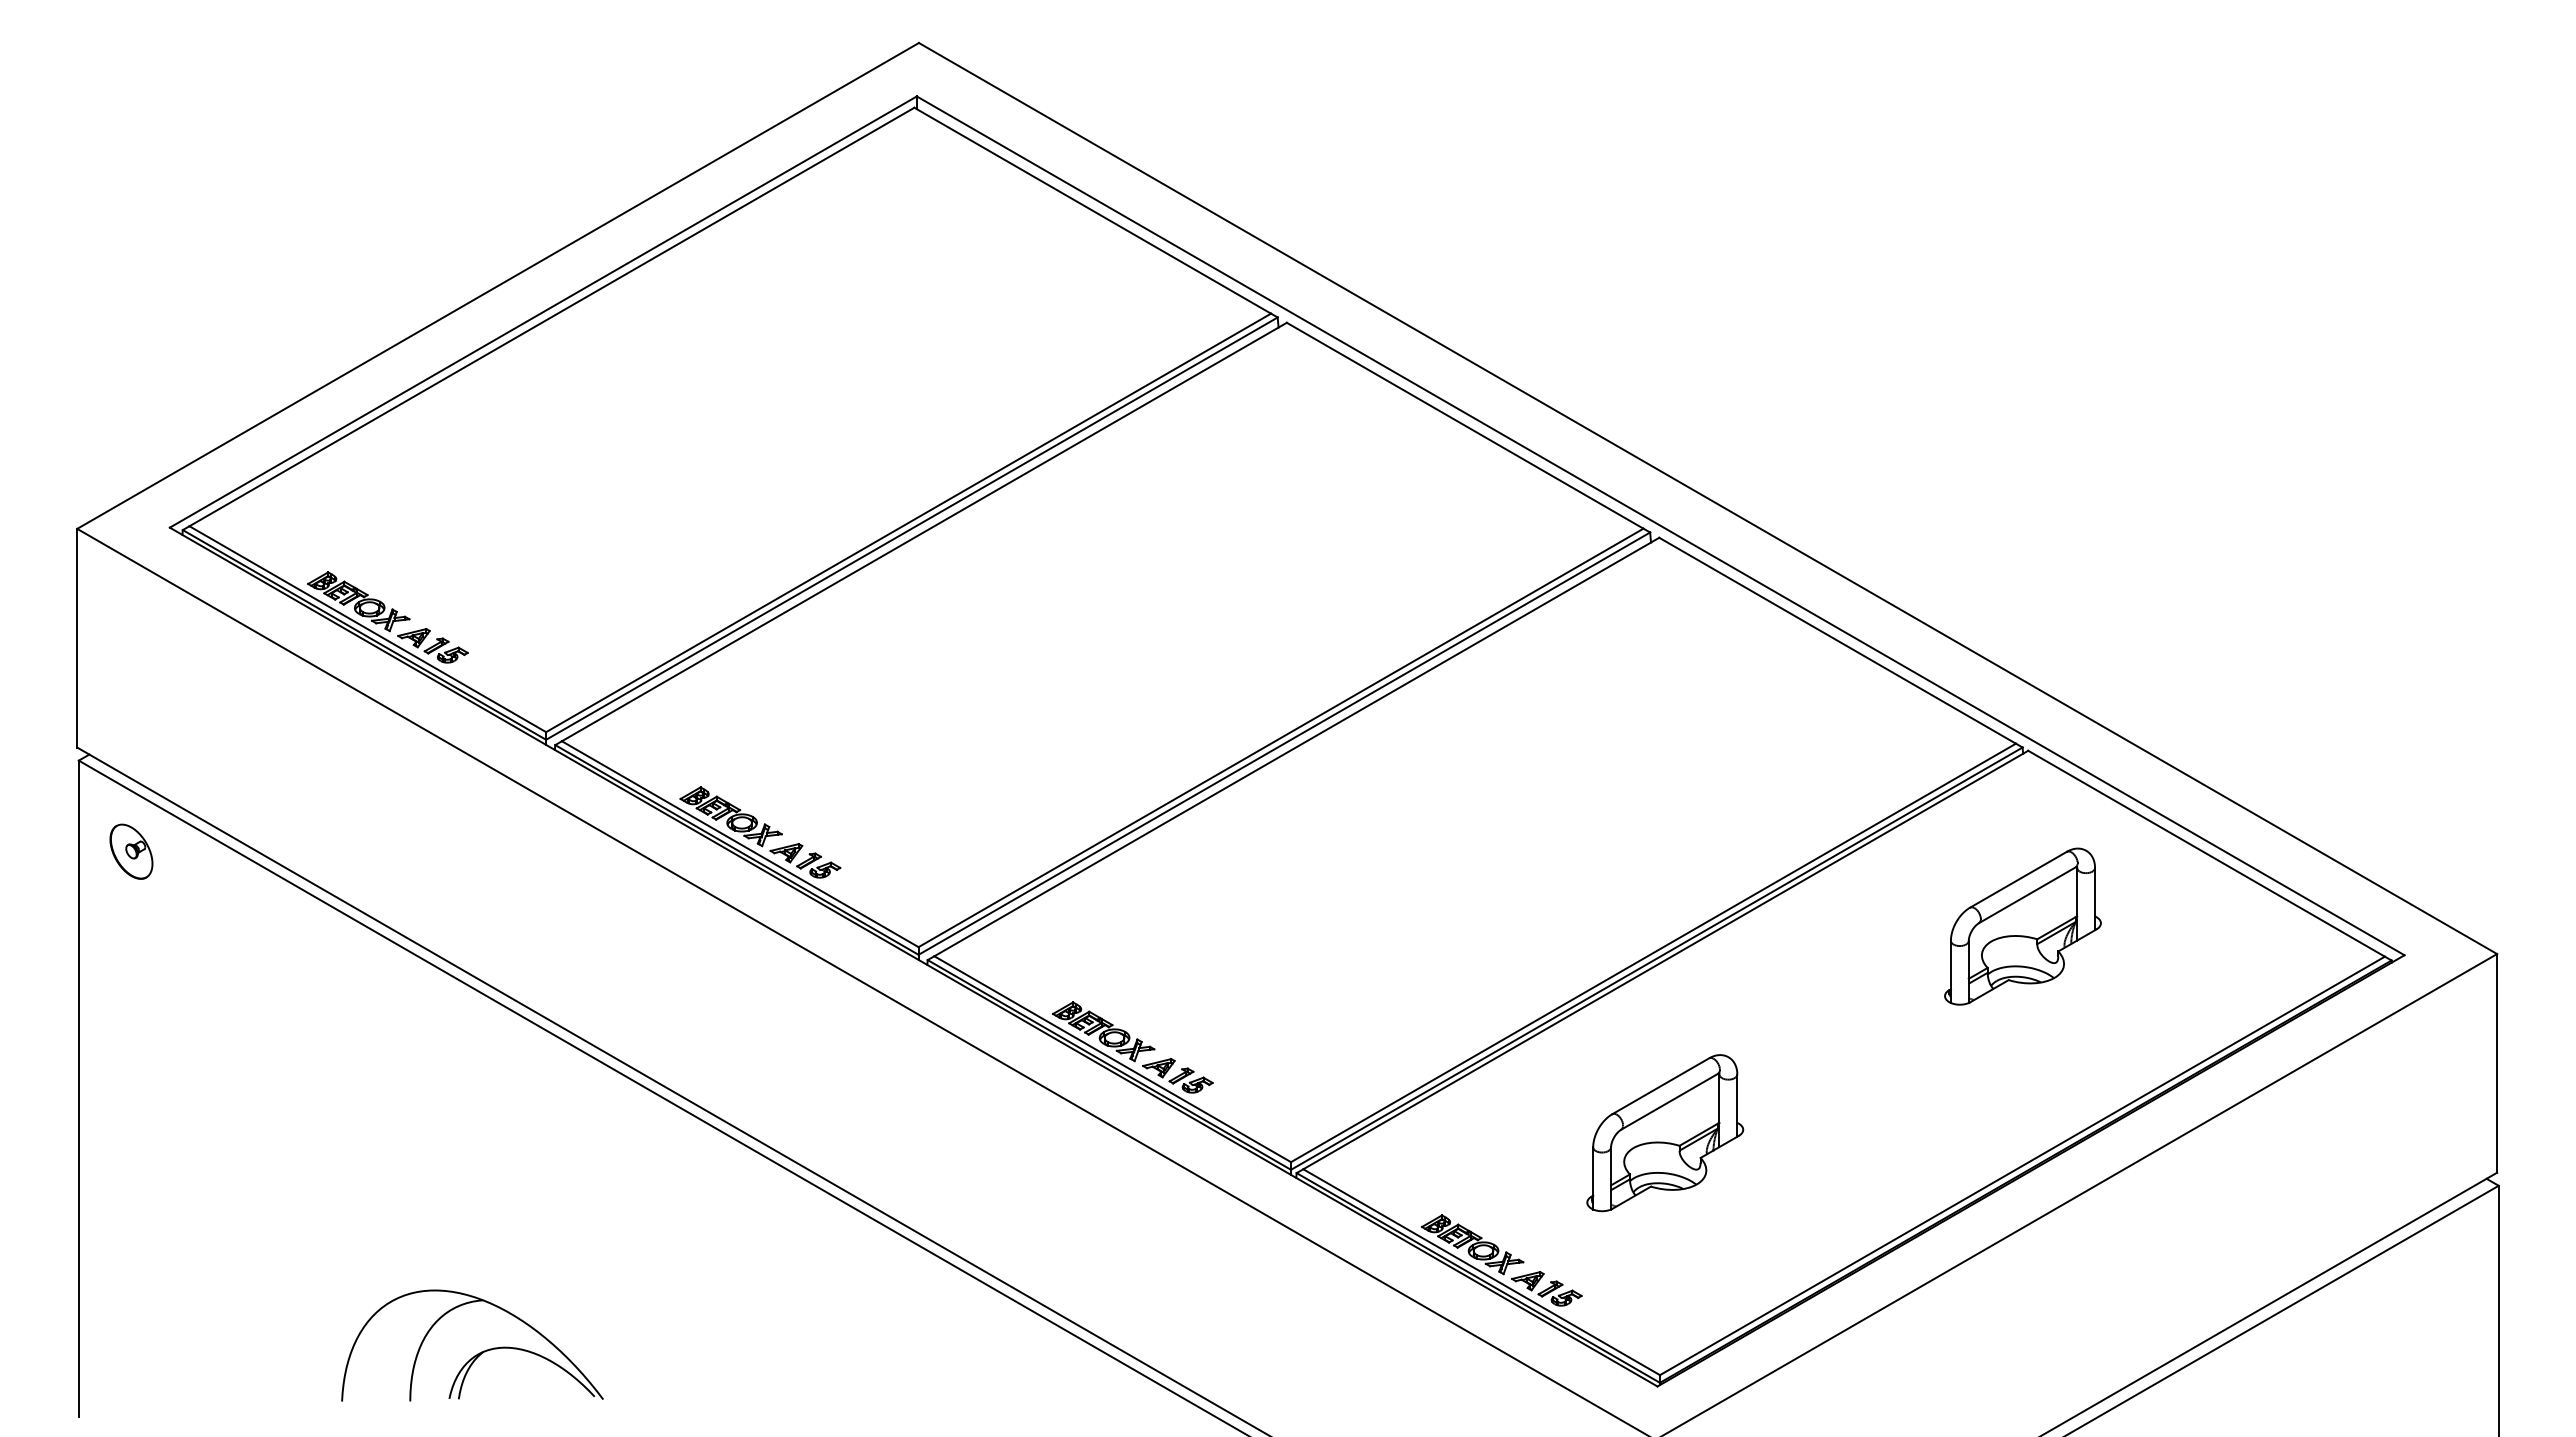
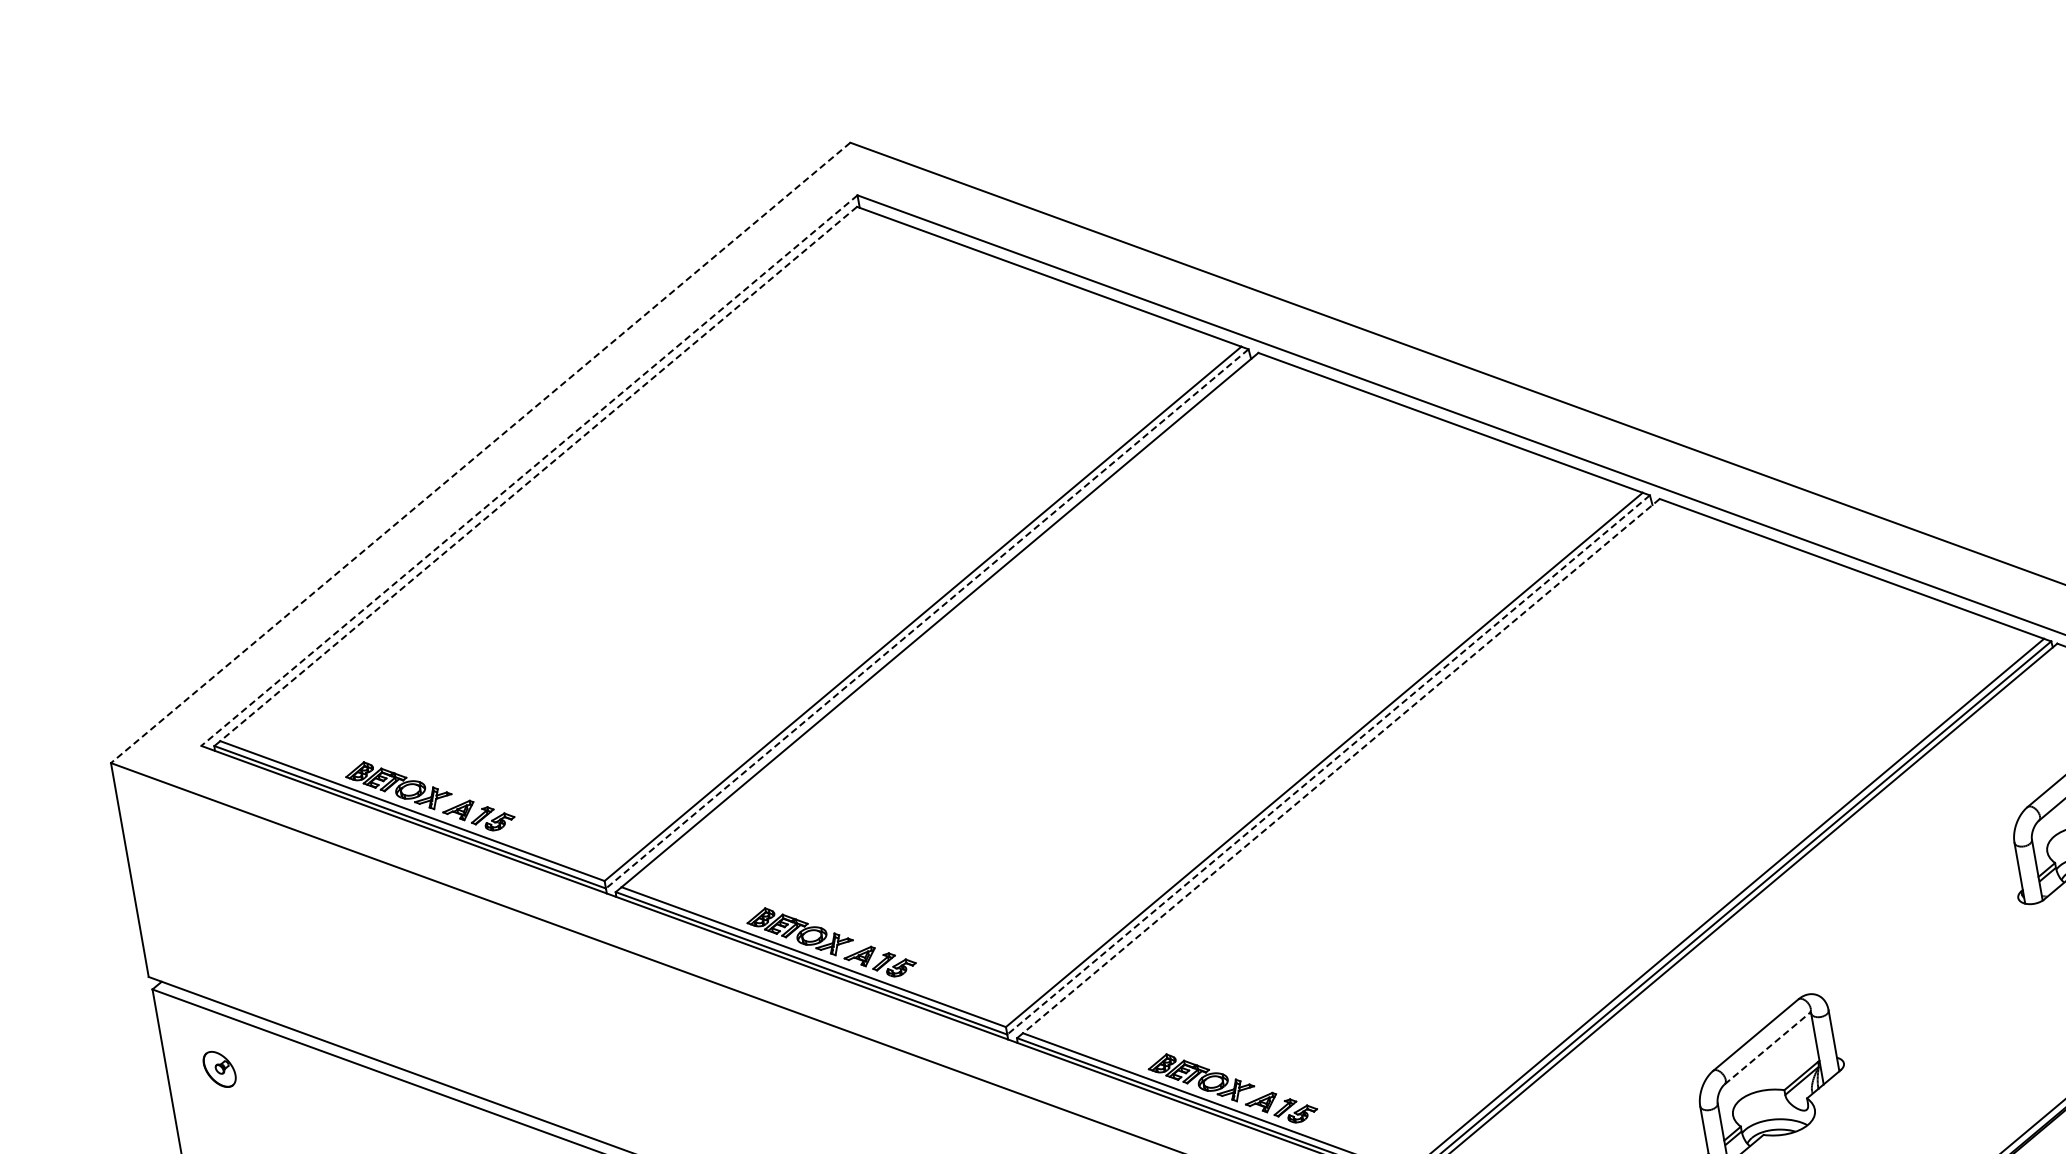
line: (498, 285) -> (480, 452), solid -> dashed
line: (542, 312) -> (528, 471), solid -> dashed
line: (551, 317) -> (538, 474), solid -> dashed
line: (911, 528) -> (926, 618), solid -> dashed
line: (1283, 743) -> (1327, 764), solid -> dashed
line: (1296, 747) -> (1341, 766), solid -> dashed
part: (131, 851) -> (219, 1069), size x0.7
line: (1669, 1101) -> (1766, 1048), solid -> dashed

